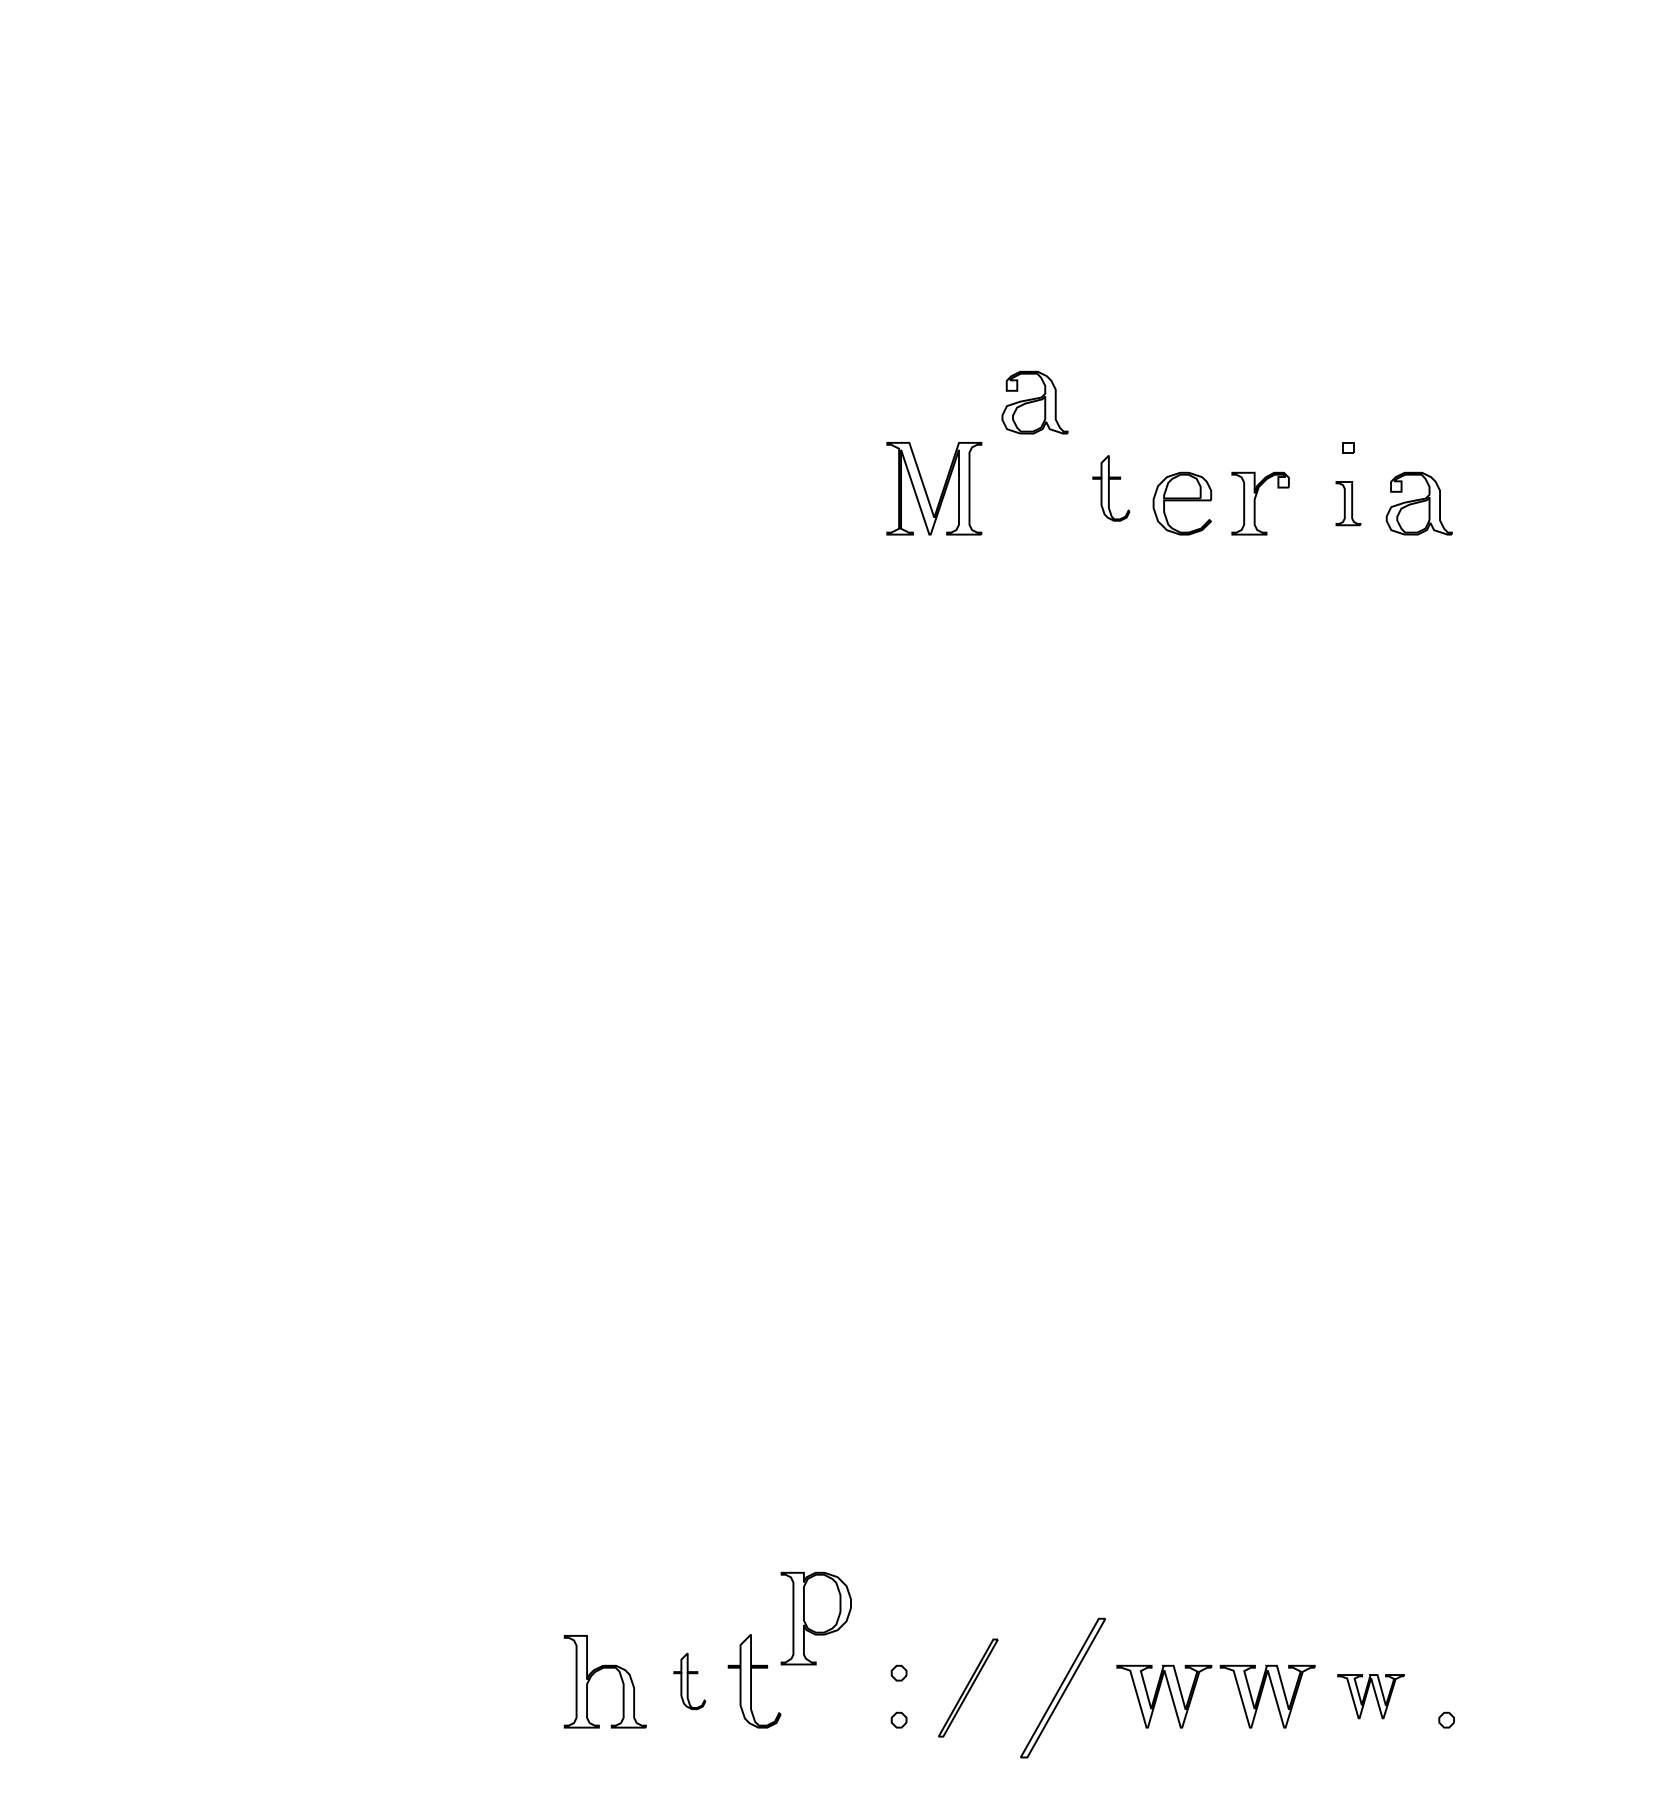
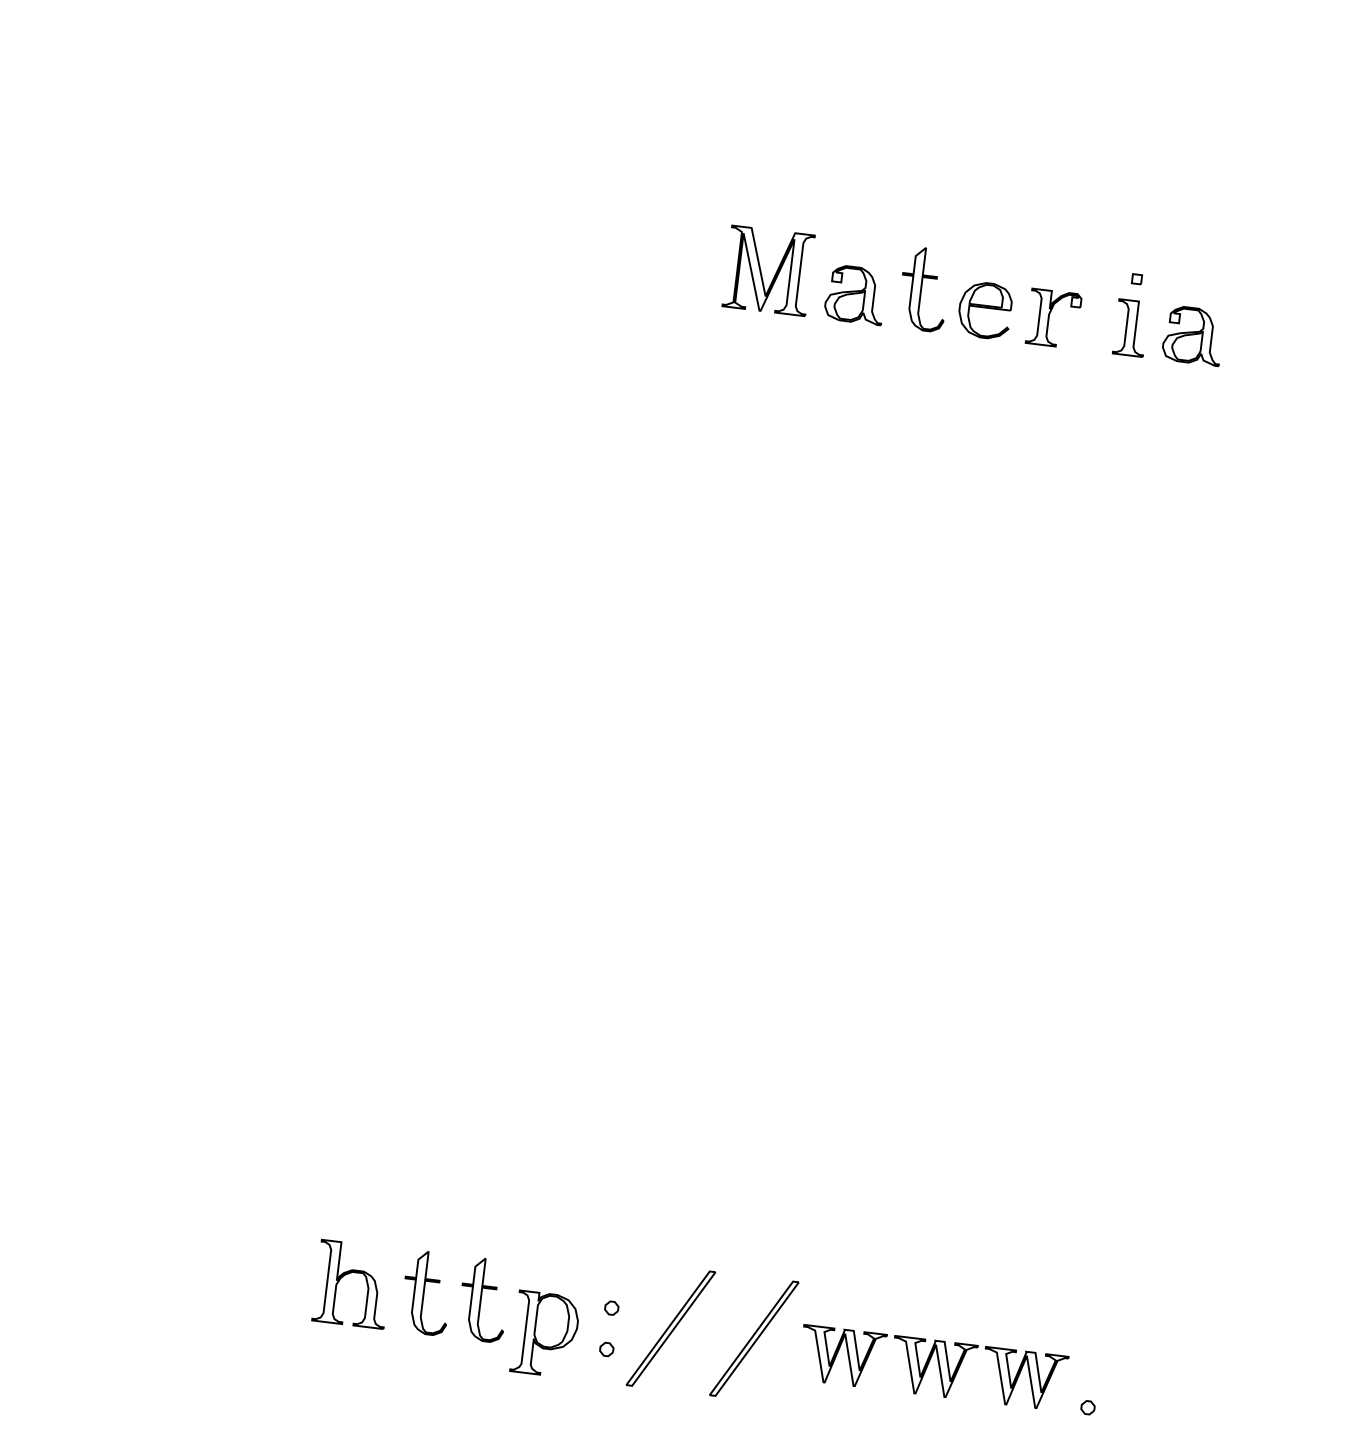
part: (1034, 402) -> (855, 294), moved
part: (1111, 488) -> (924, 289), size x1.43
part: (1348, 503) -> (1131, 327), size x1.43
part: (815, 1618) -> (544, 1334), moved
part: (689, 1681) -> (426, 1293), size x1.67
part: (968, 1687) -> (671, 1328), size x1.43
part: (1370, 1696) -> (1023, 1378), size x1.43

